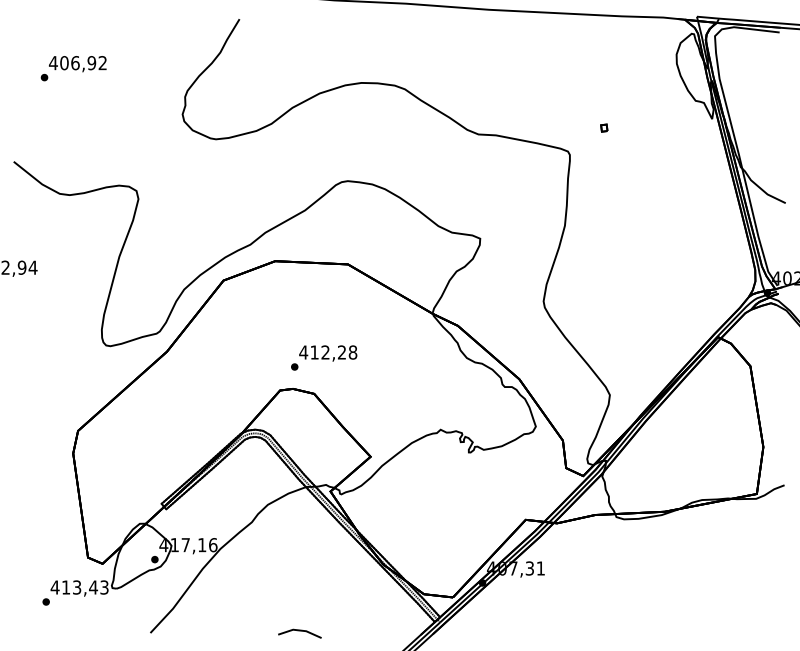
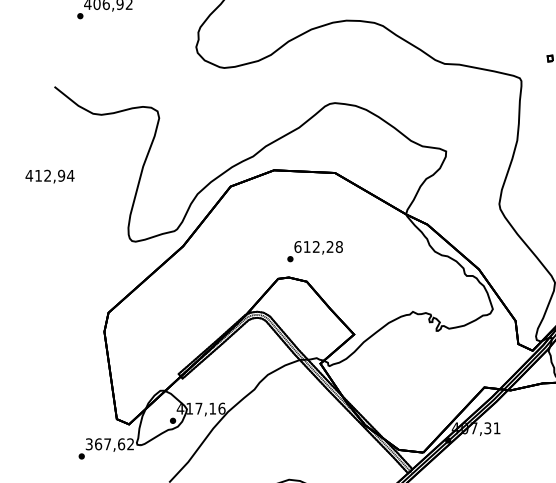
text: (303, 352) -> (297, 246), 412,28 -> 612,28
text: (79, 587) -> (109, 444), 413,43 -> 367,62

